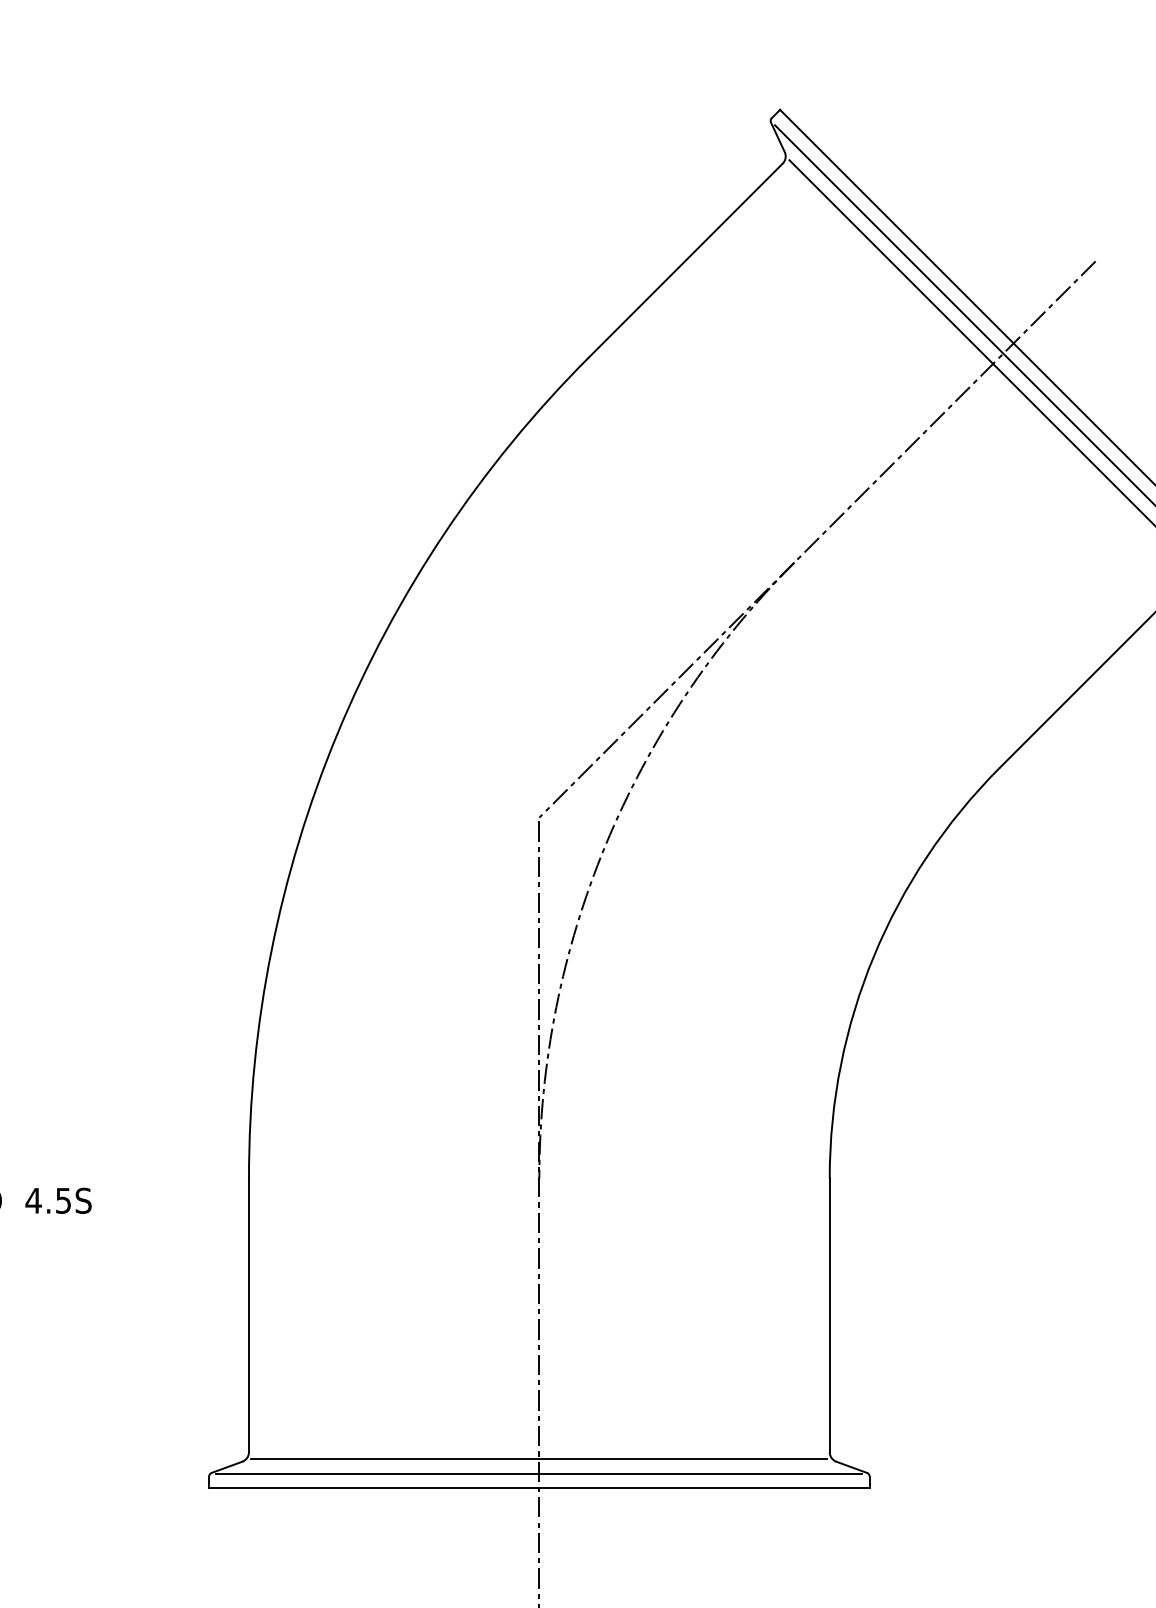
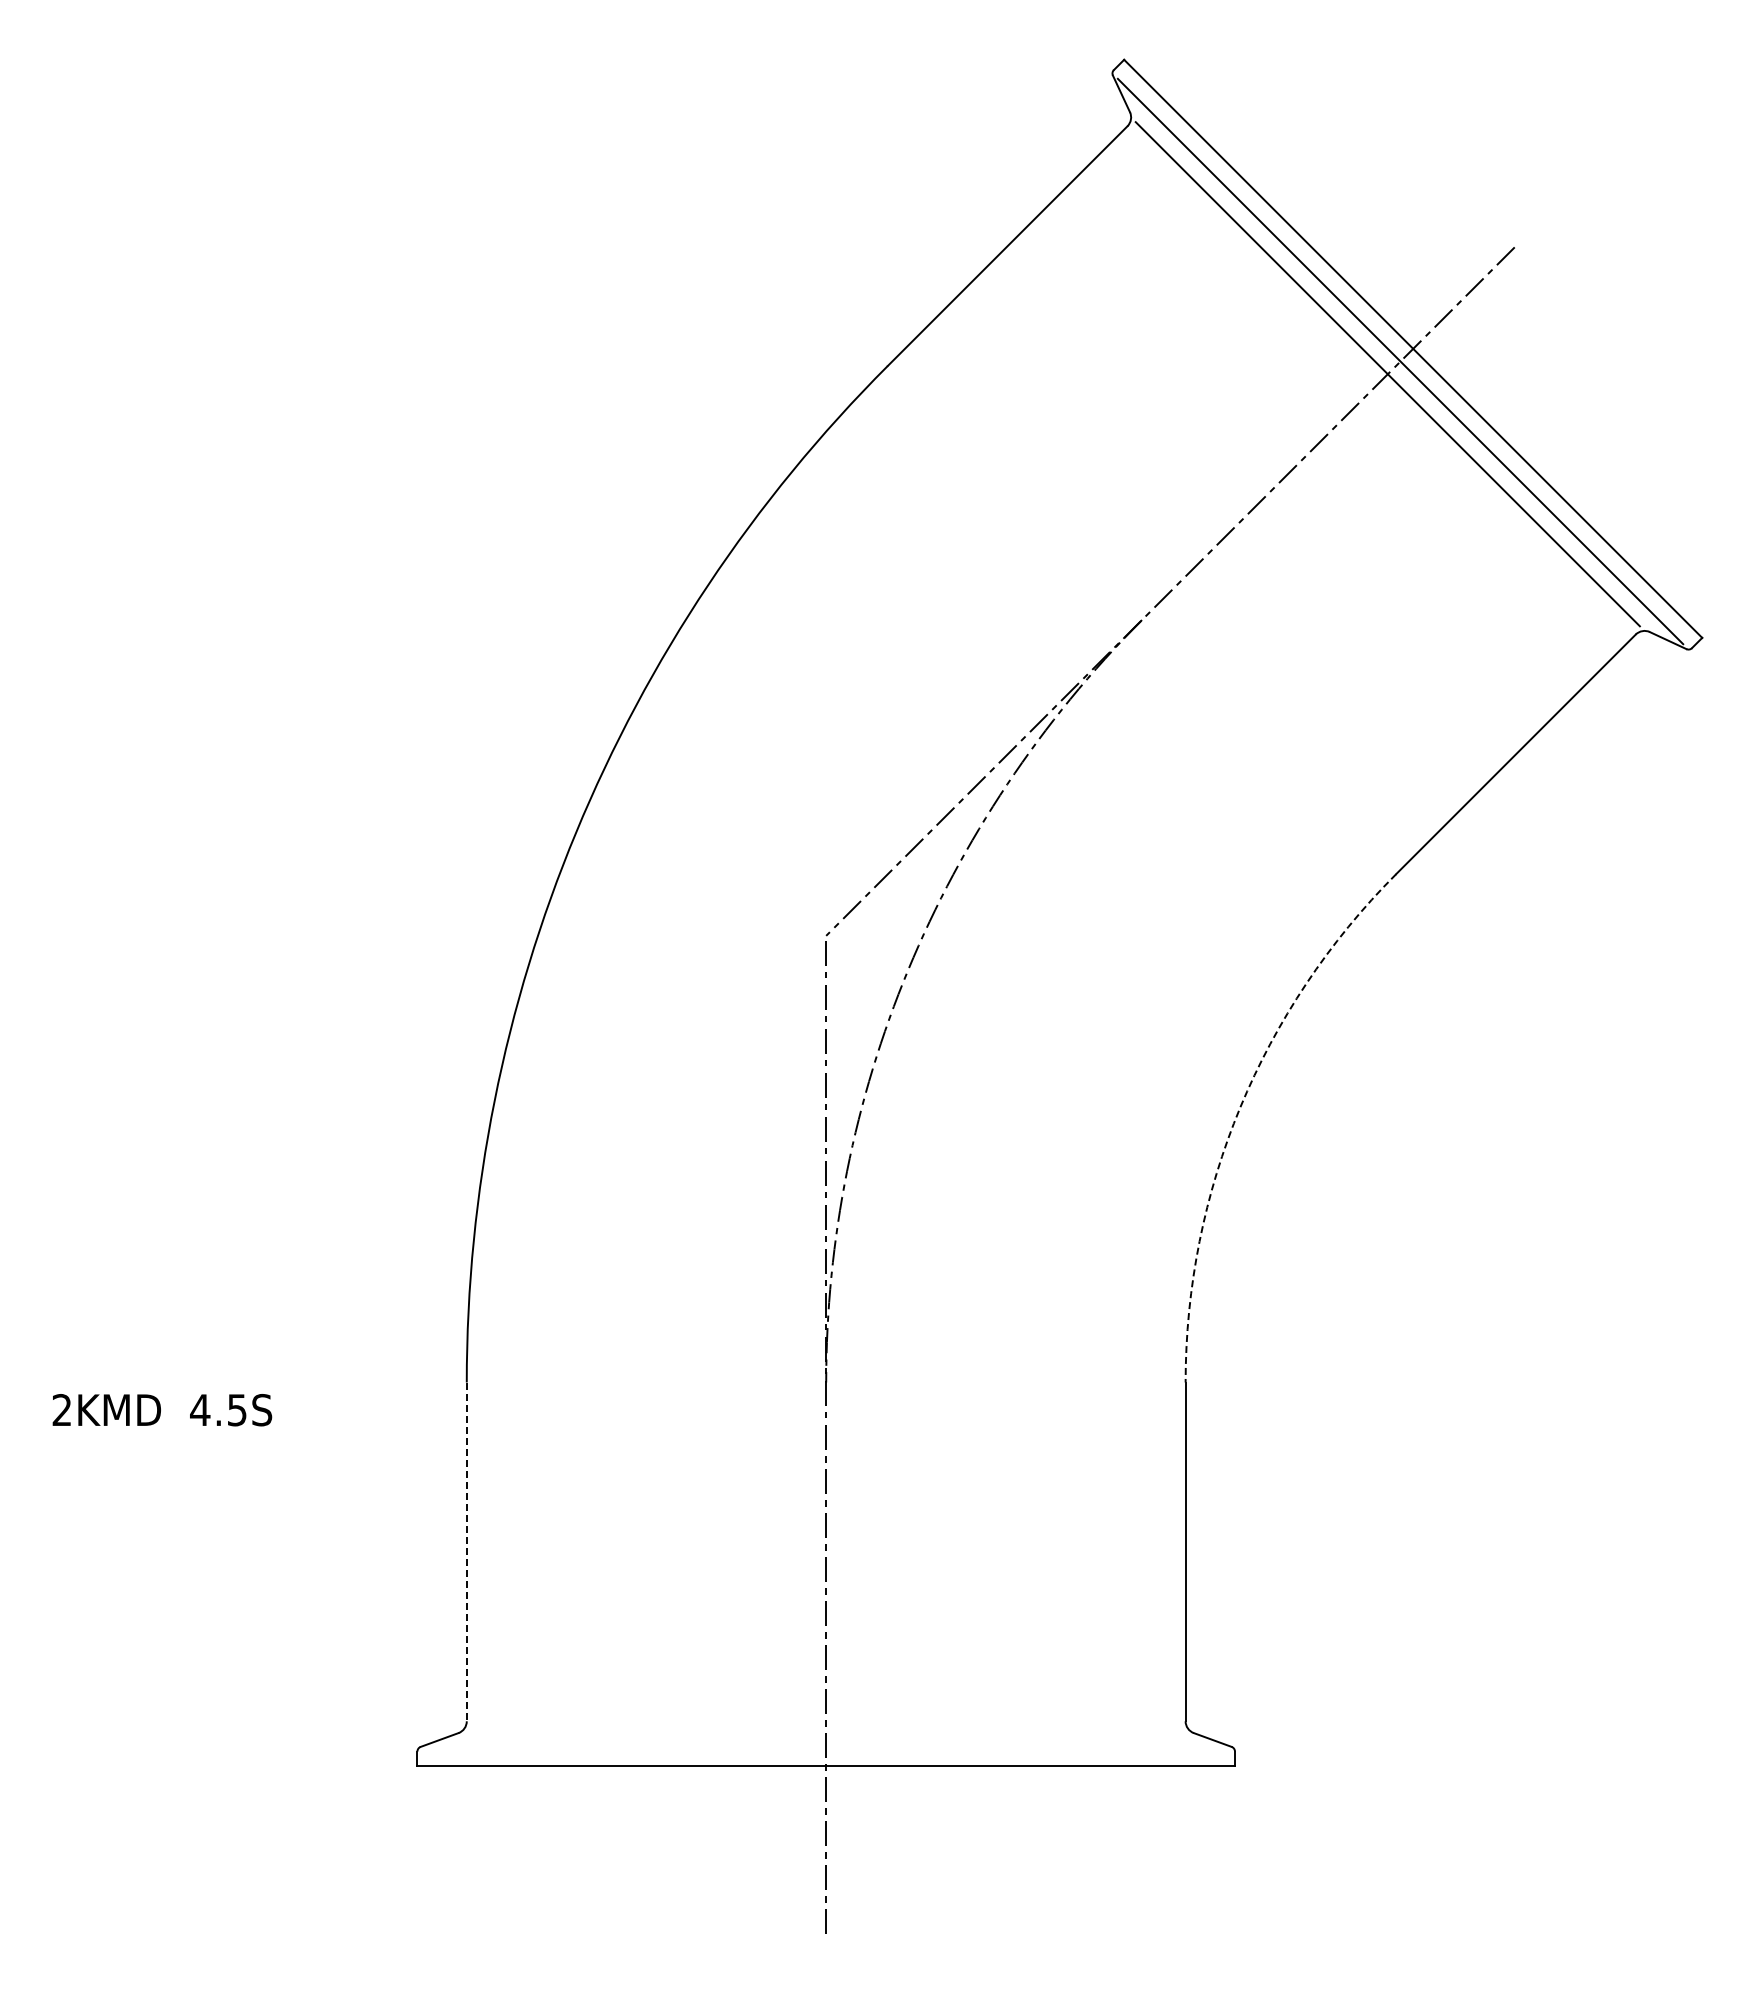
arc: (874, 956) -> (1240, 1107), solid -> dashed
line: (248, 1315) -> (466, 1552), solid -> dashed
line: (538, 1459) -> (825, 1730), removed
line: (538, 1474) -> (825, 1748), removed

